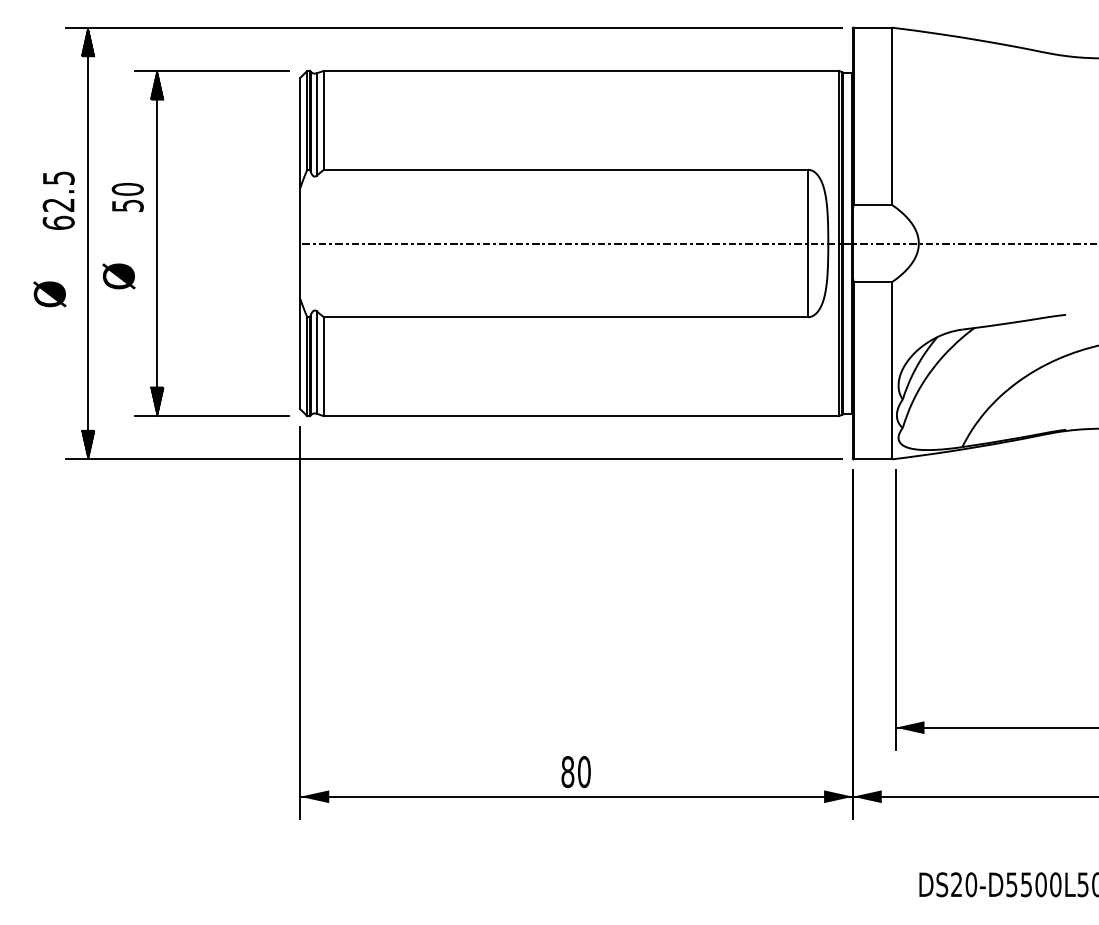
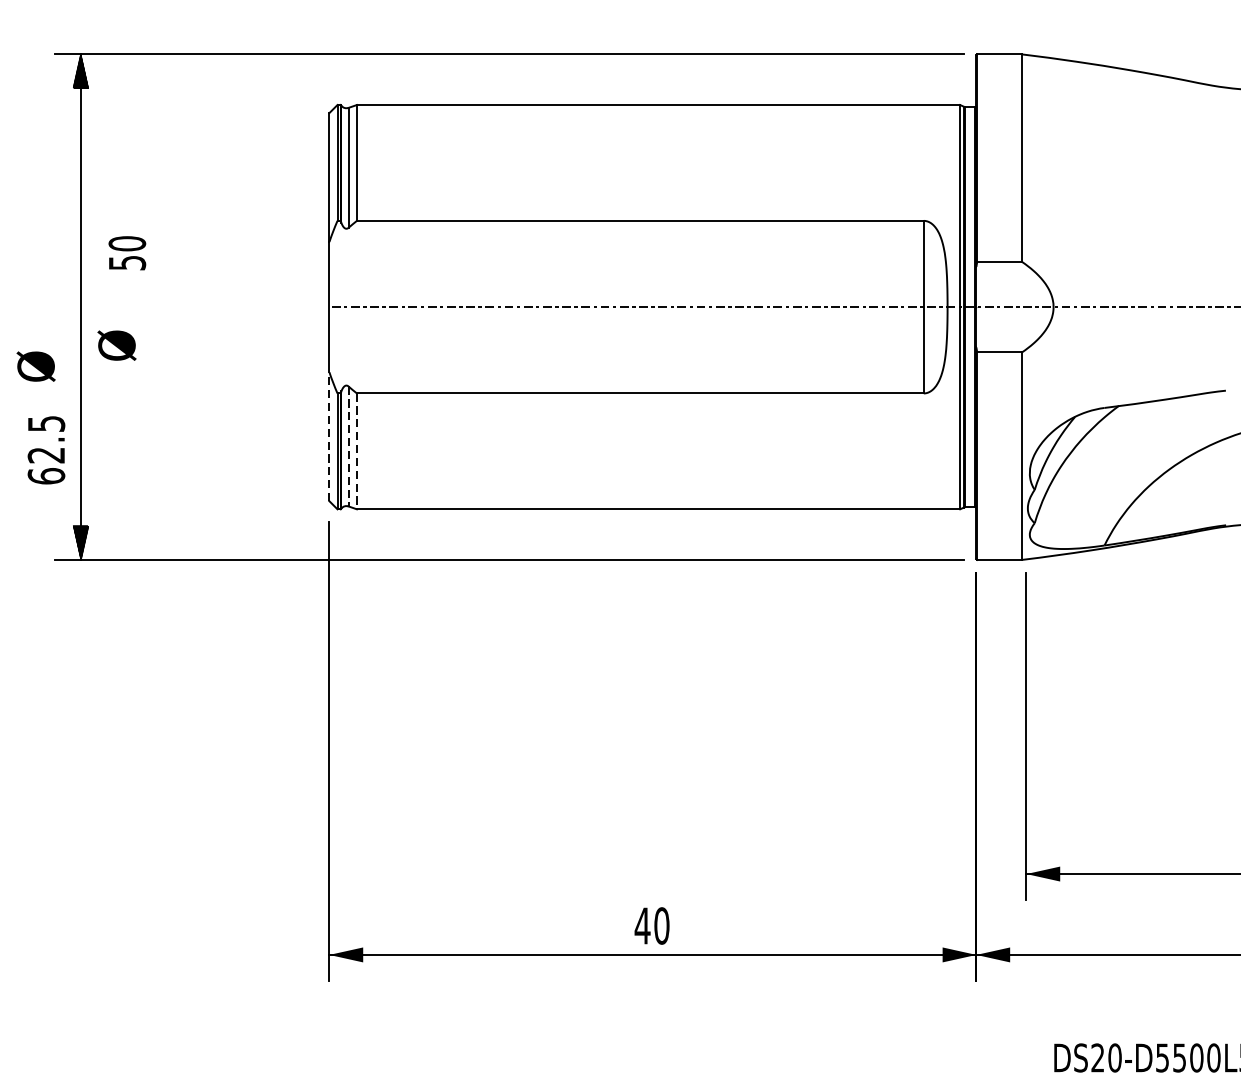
text: (58, 200) -> (46, 449), moved
part: (157, 243) -> (162, 307), removed
line: (300, 353) -> (329, 435), solid -> dashed
line: (316, 362) -> (348, 446), solid -> dashed
line: (323, 367) -> (356, 452), solid -> dashed
text: (567, 772) -> (642, 926), 80 -> 40

